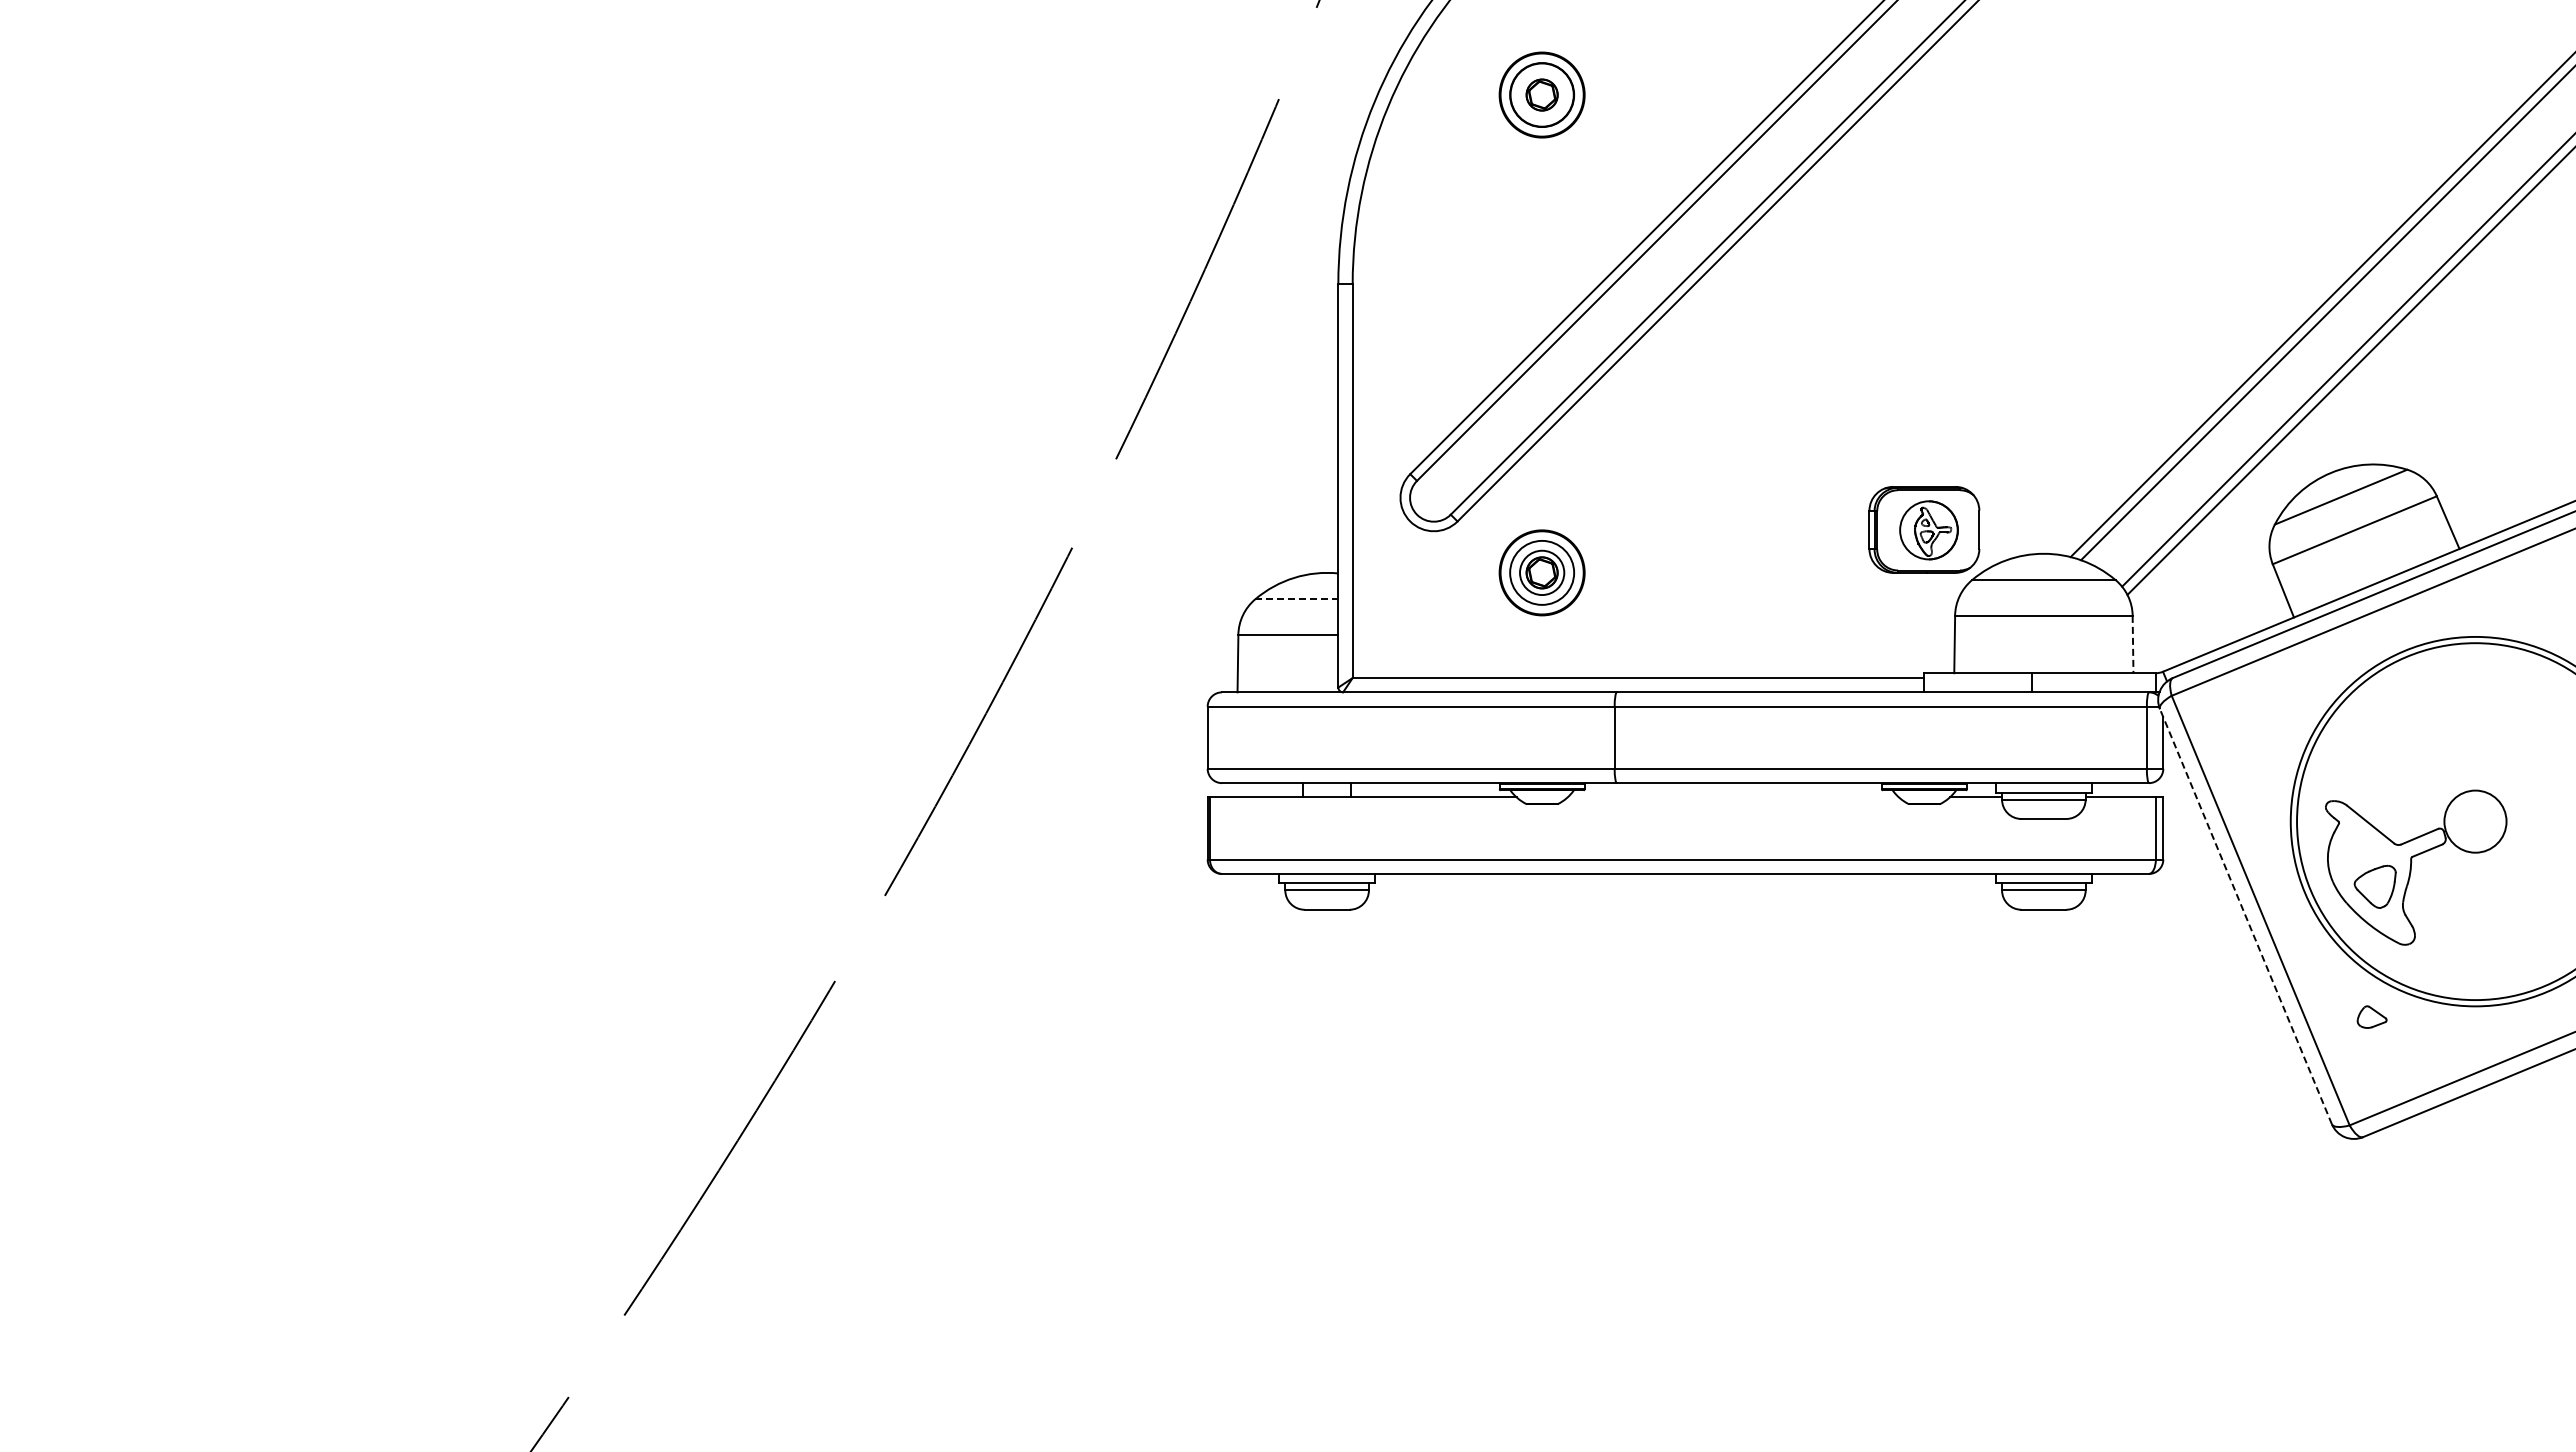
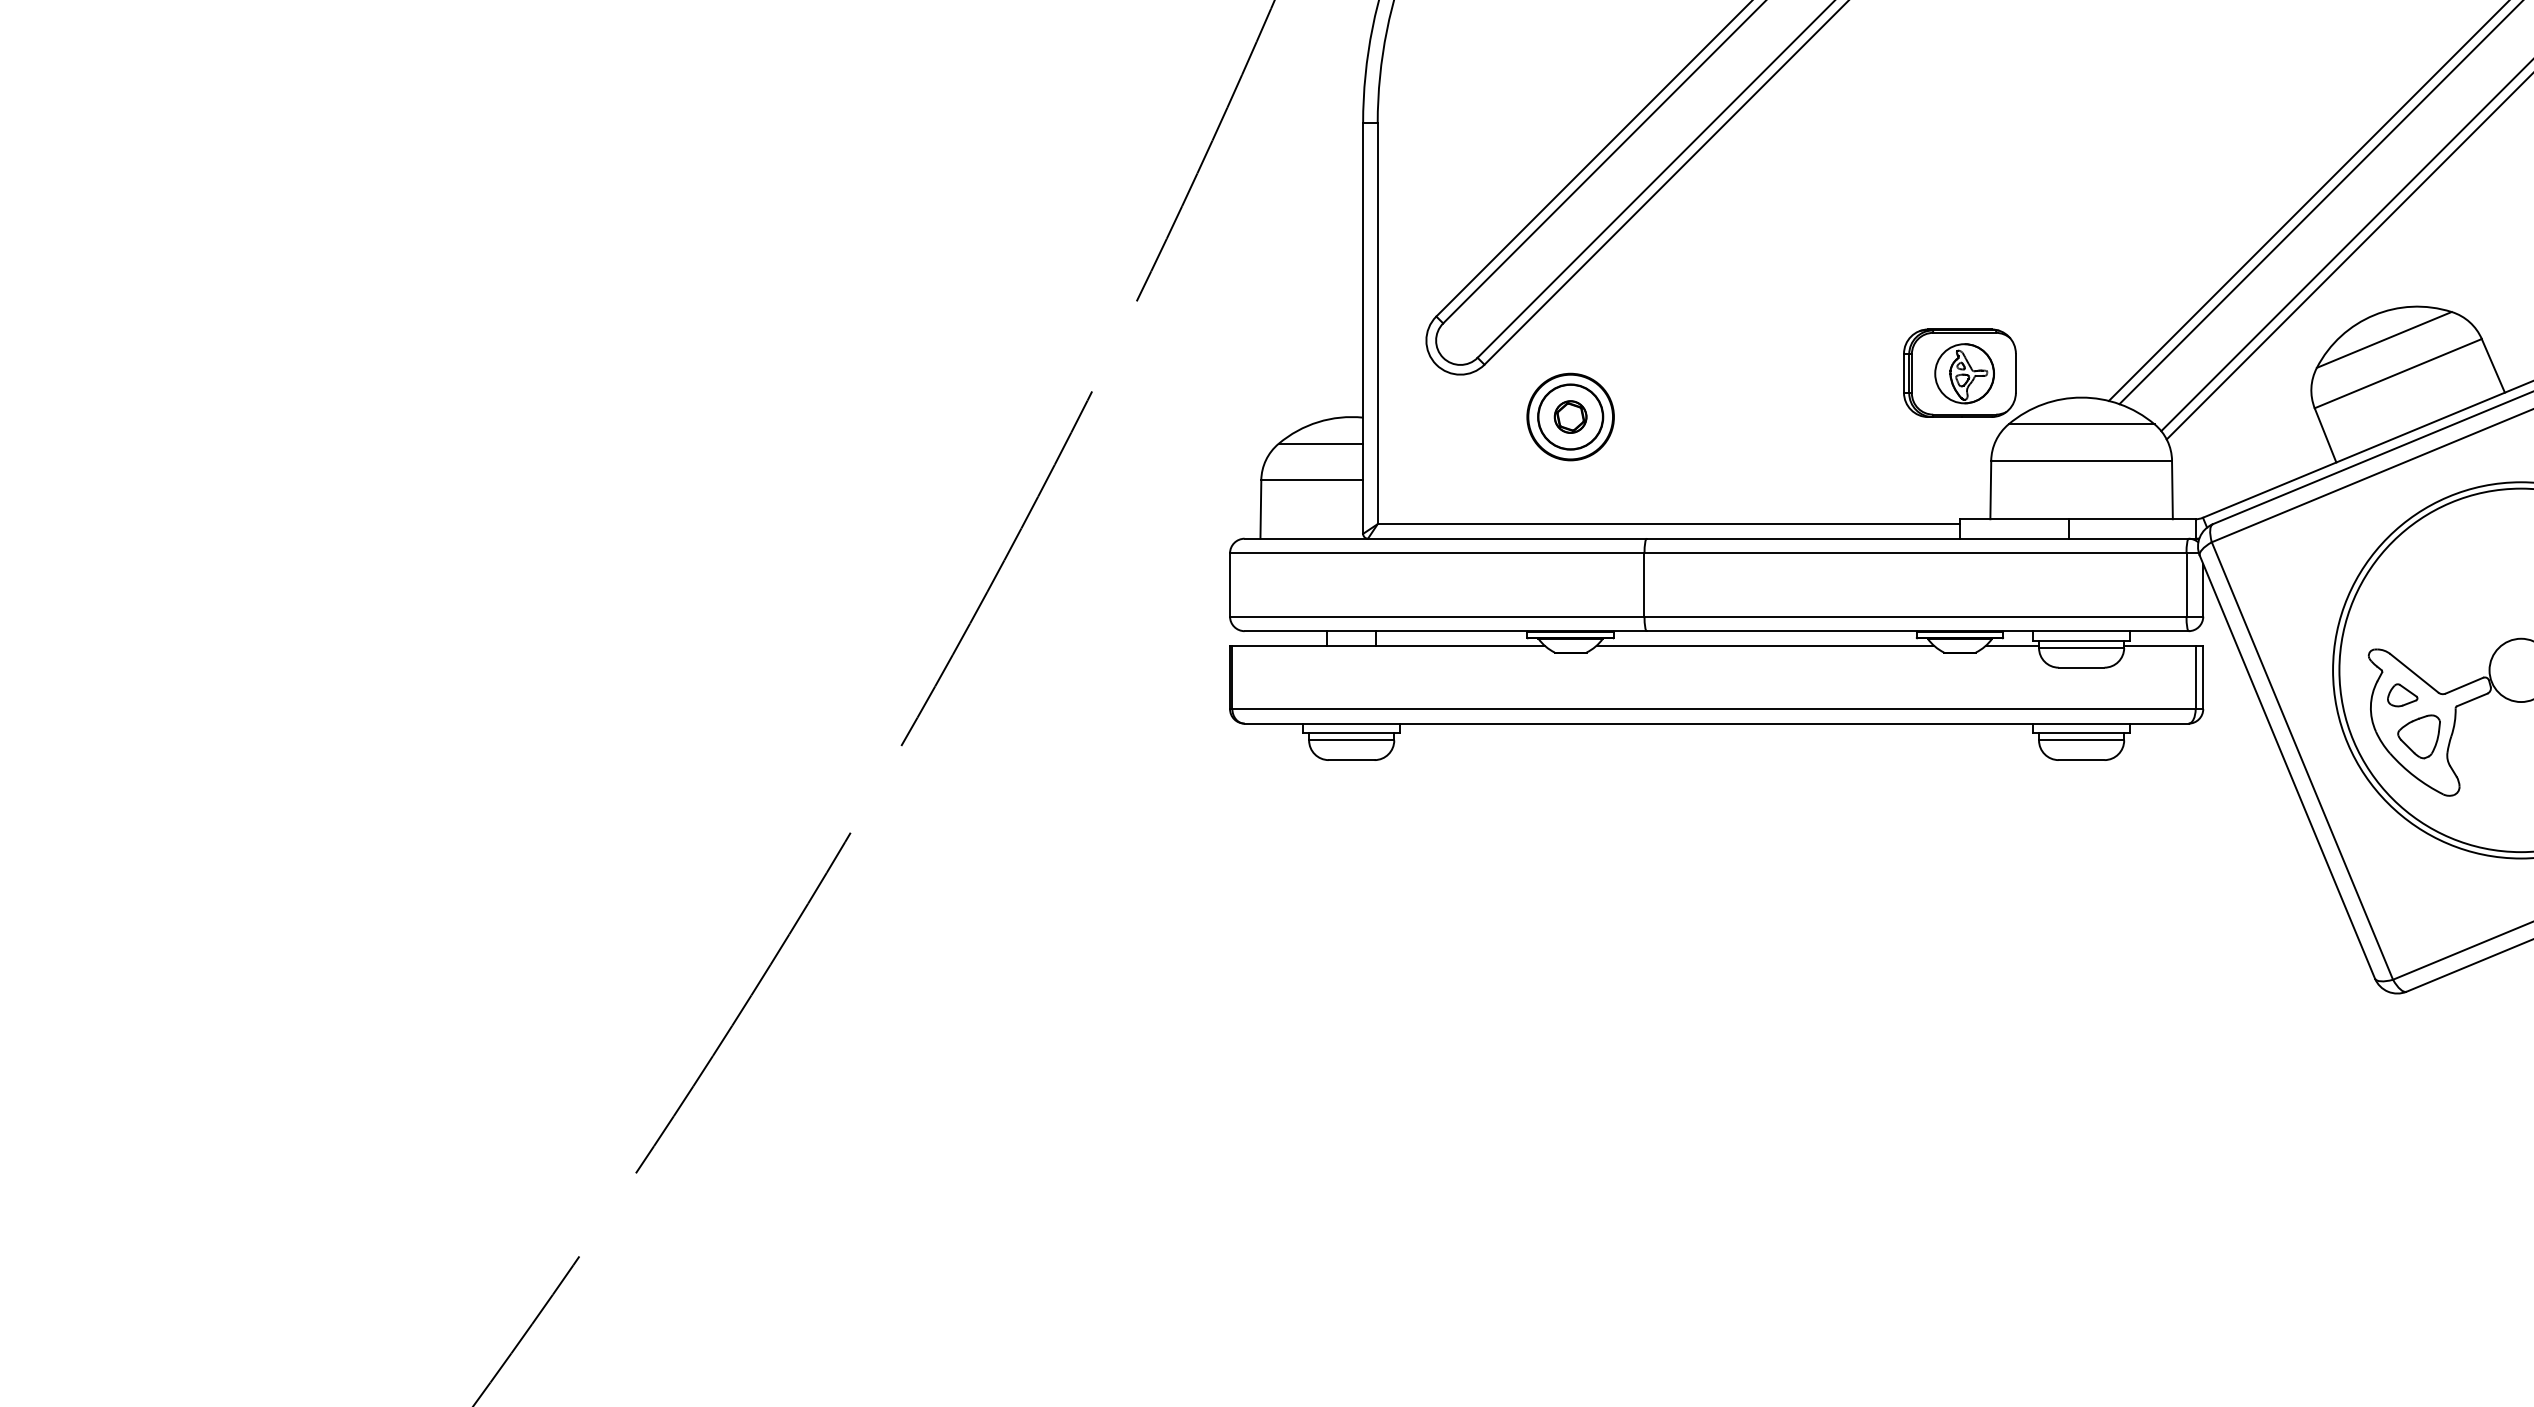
circle: (1541, 572) -> (1570, 416), size x1.43
line: (1297, 599) -> (1321, 444), dashed -> solid
line: (2133, 644) -> (2172, 489), dashed -> solid
line: (1732, 797) -> (1764, 645), added
line: (2245, 916) -> (2286, 766), dashed -> solid
part: (2371, 1016) -> (2402, 694), moved

